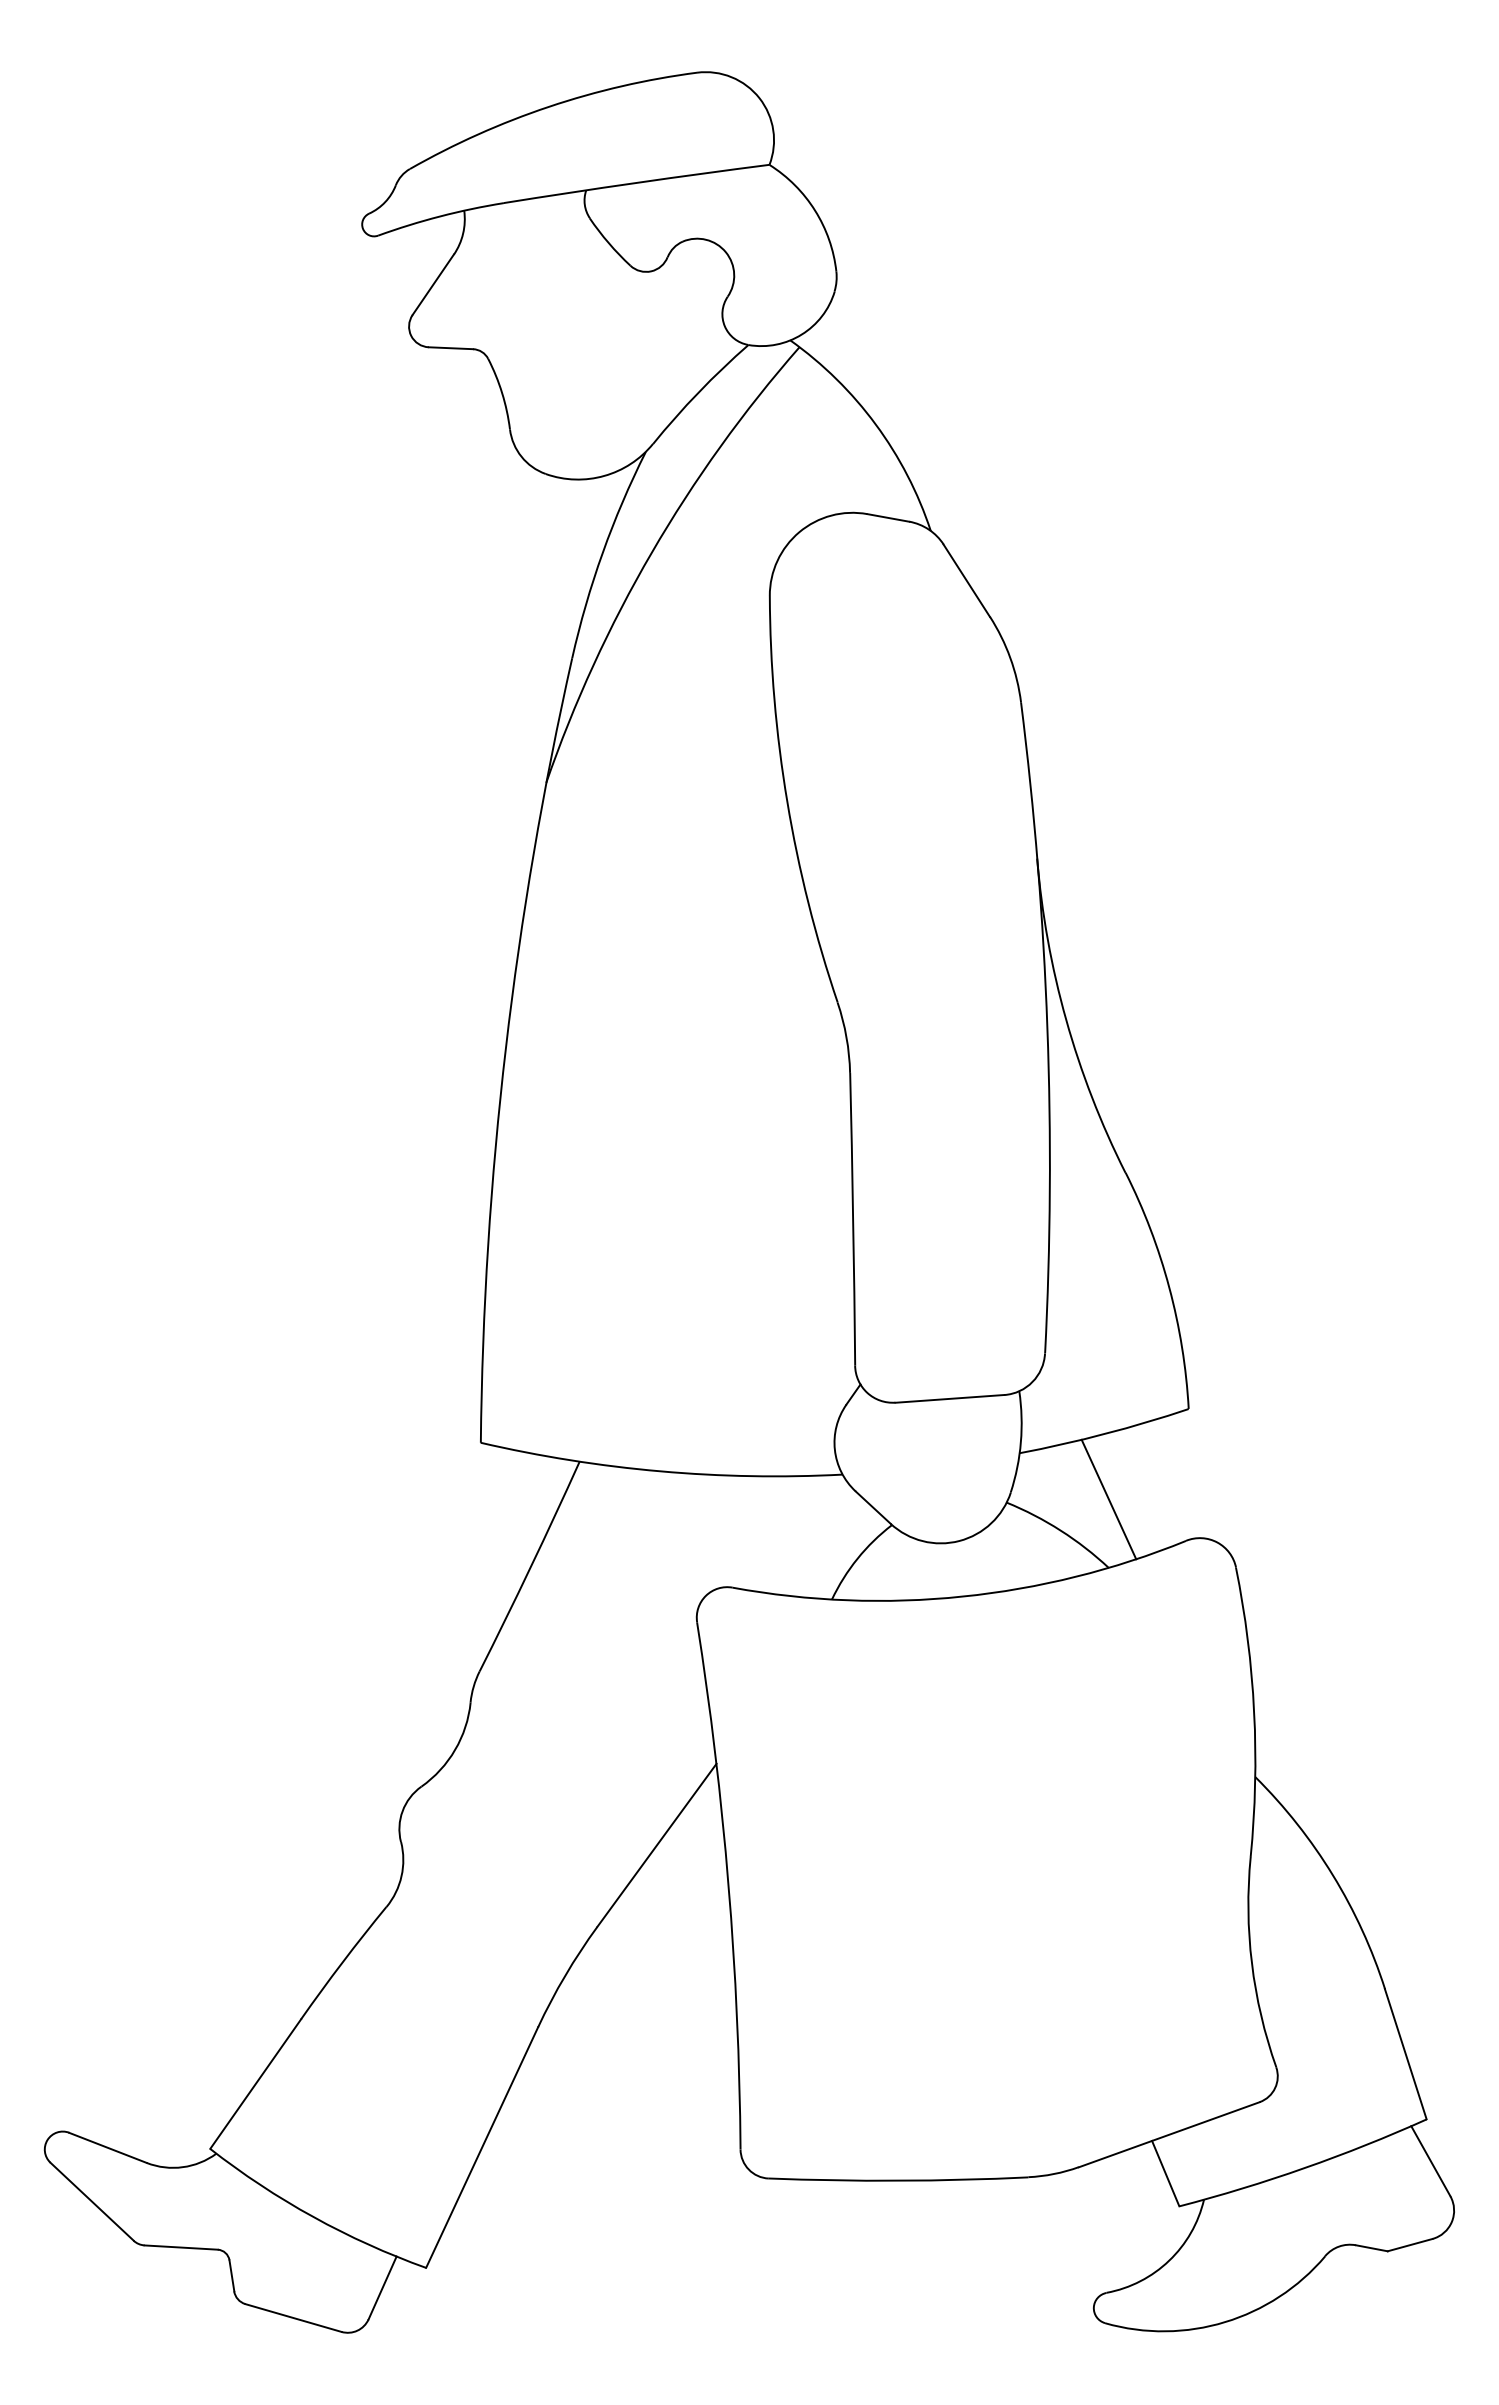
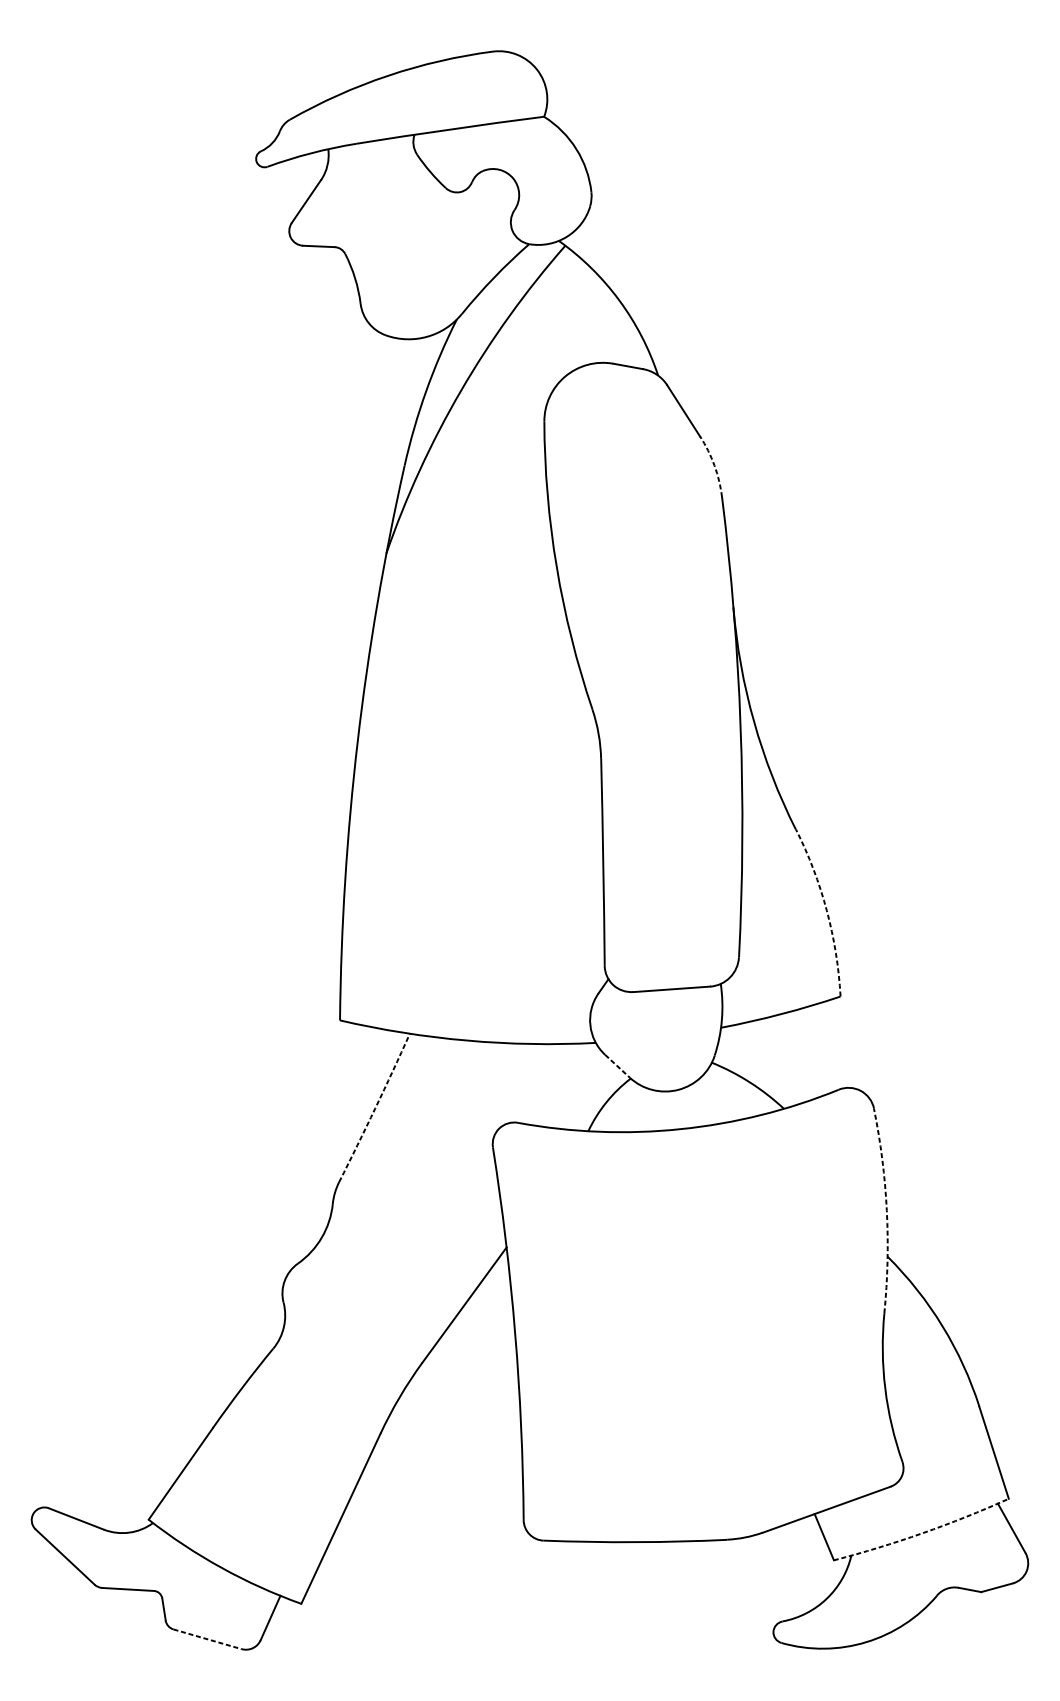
arc: (1010, 658) -> (714, 465), solid -> dashed
arc: (1169, 1287) -> (826, 910), solid -> dashed
line: (1108, 1499) -> (783, 1060), removed
line: (873, 1507) -> (617, 1066), solid -> dashed
arc: (530, 1567) -> (375, 1108), solid -> dashed
arc: (1254, 1711) -> (887, 1210), solid -> dashed
arc: (1304, 2168) -> (922, 1533), solid -> dashed
line: (293, 2318) -> (207, 1639), solid -> dashed

